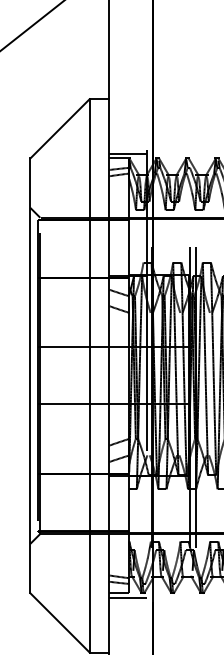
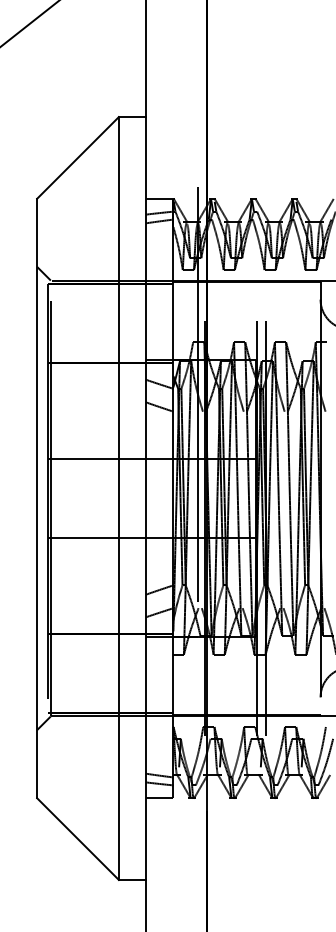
line: (127, 153) -> (171, 192), removed
line: (127, 597) -> (171, 804), removed

